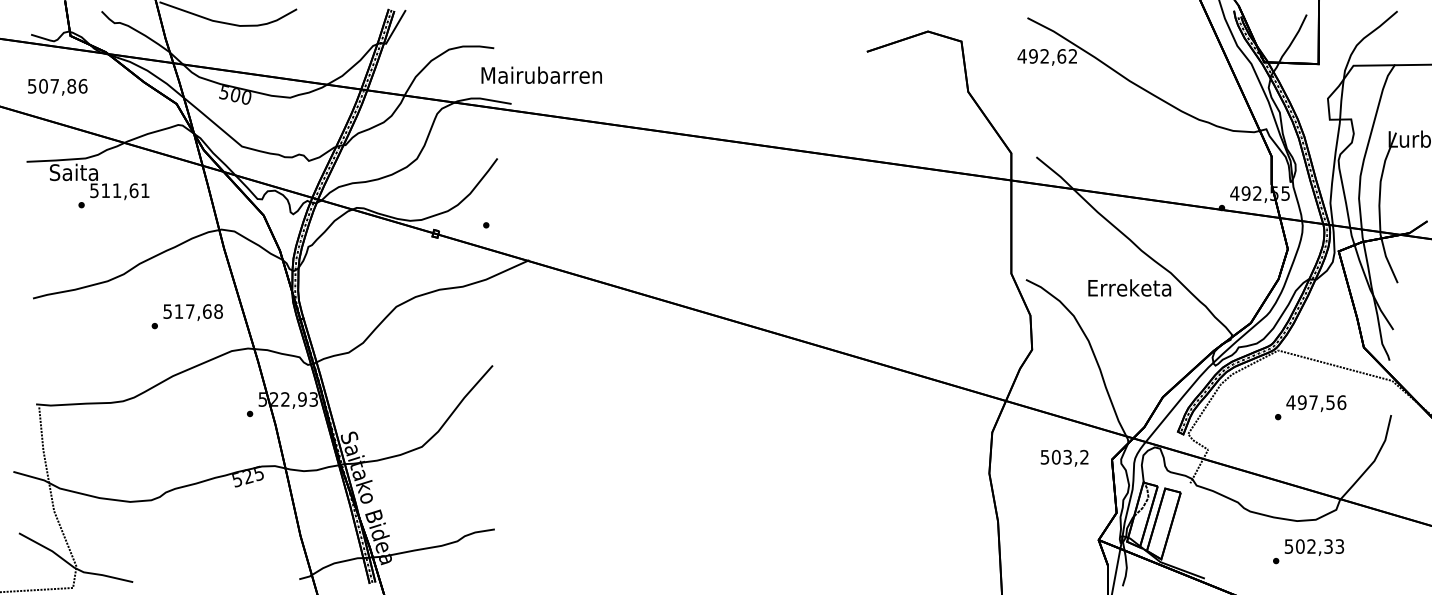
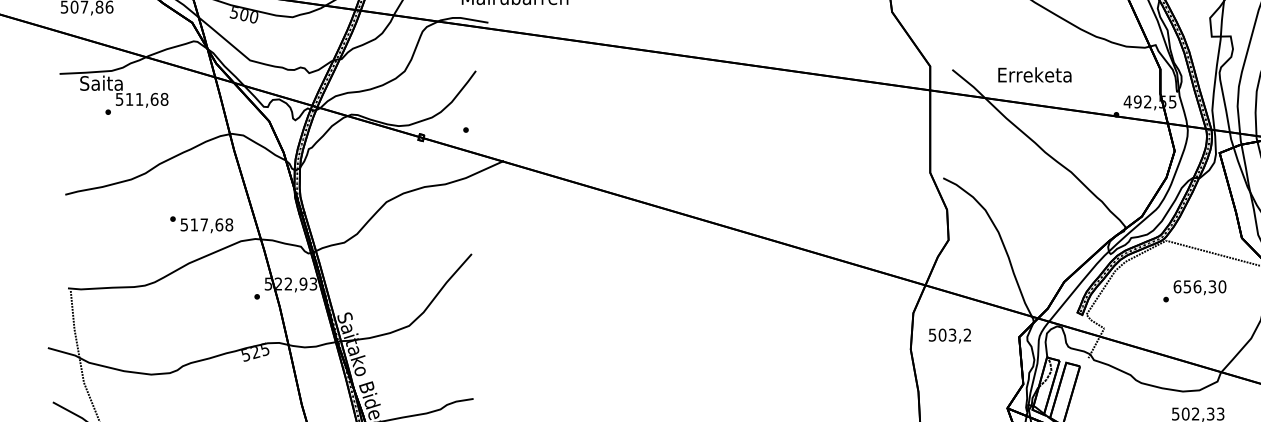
text: (145, 190) -> (164, 99), 511,61 -> 511,68
text: (1129, 287) -> (1034, 74), moved
text: (192, 312) -> (206, 225), moved
text: (1316, 402) -> (1200, 286), 497,56 -> 656,30
text: (1064, 458) -> (949, 336), moved

